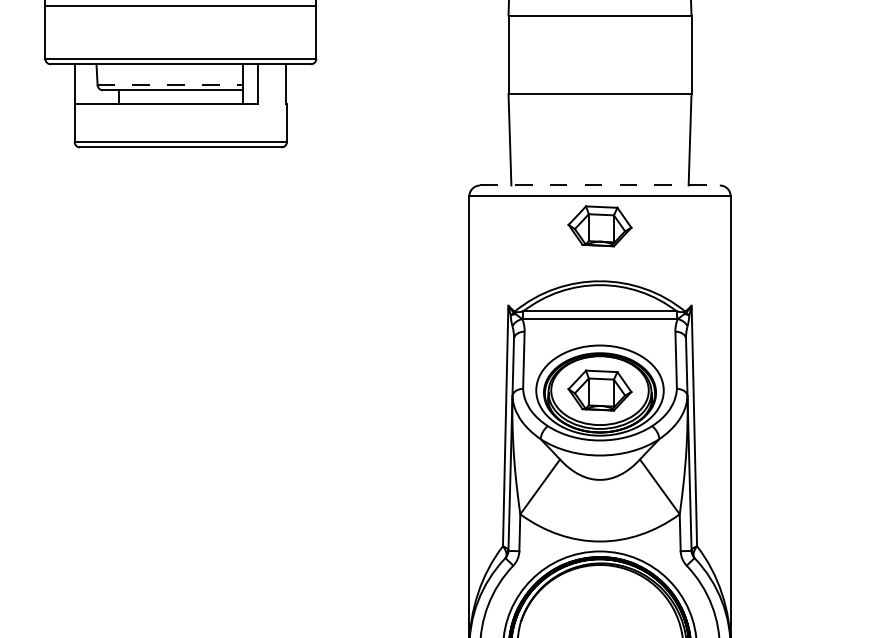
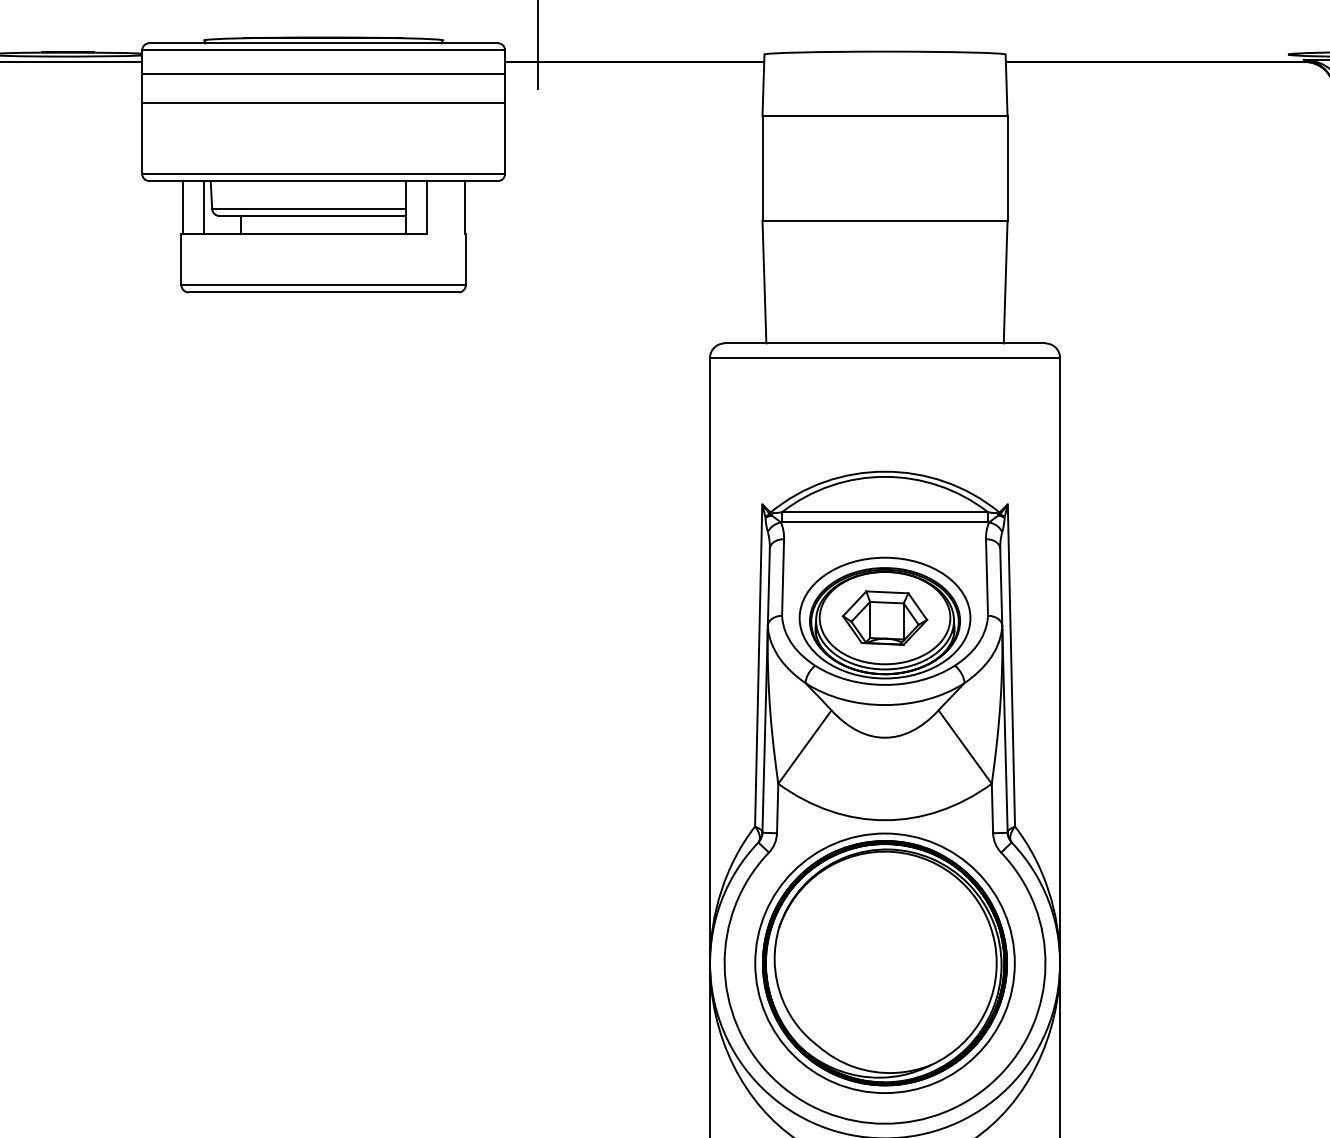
line: (91, 83) -> (203, 207), added
line: (170, 85) -> (309, 209), dashed -> solid
line: (600, 185) -> (885, 343), dashed -> solid
part: (599, 225) -> (884, 397), removed

